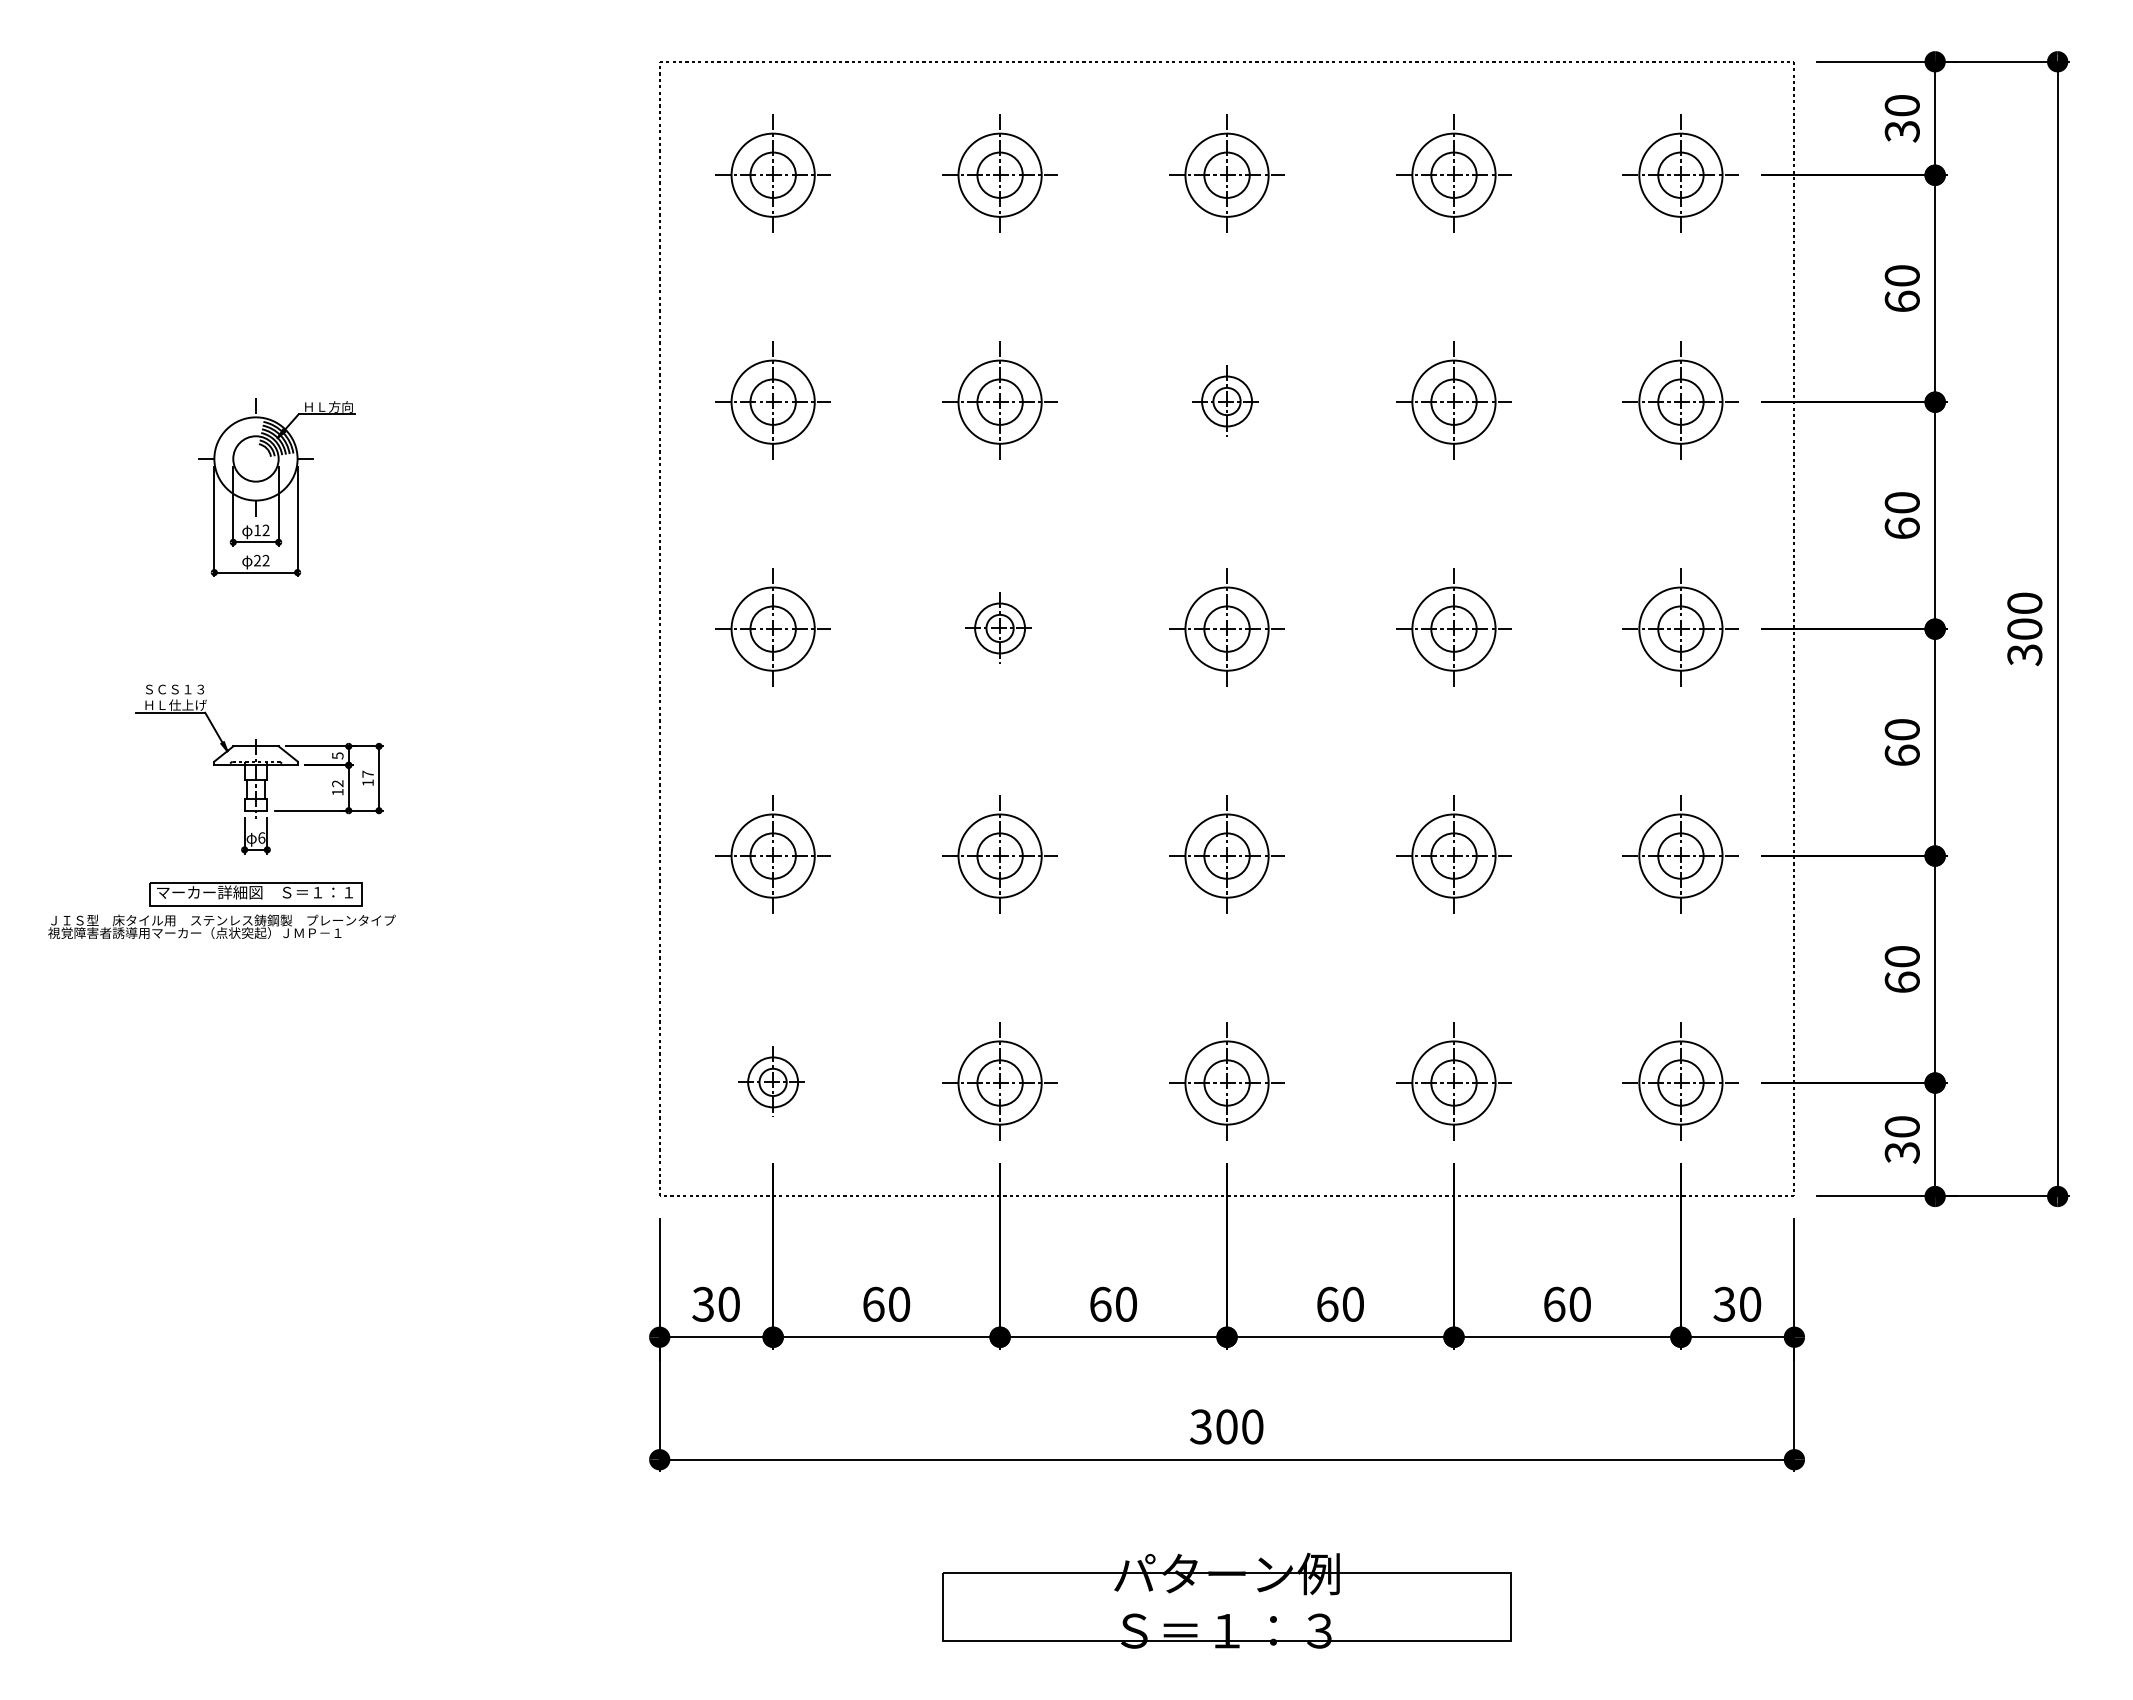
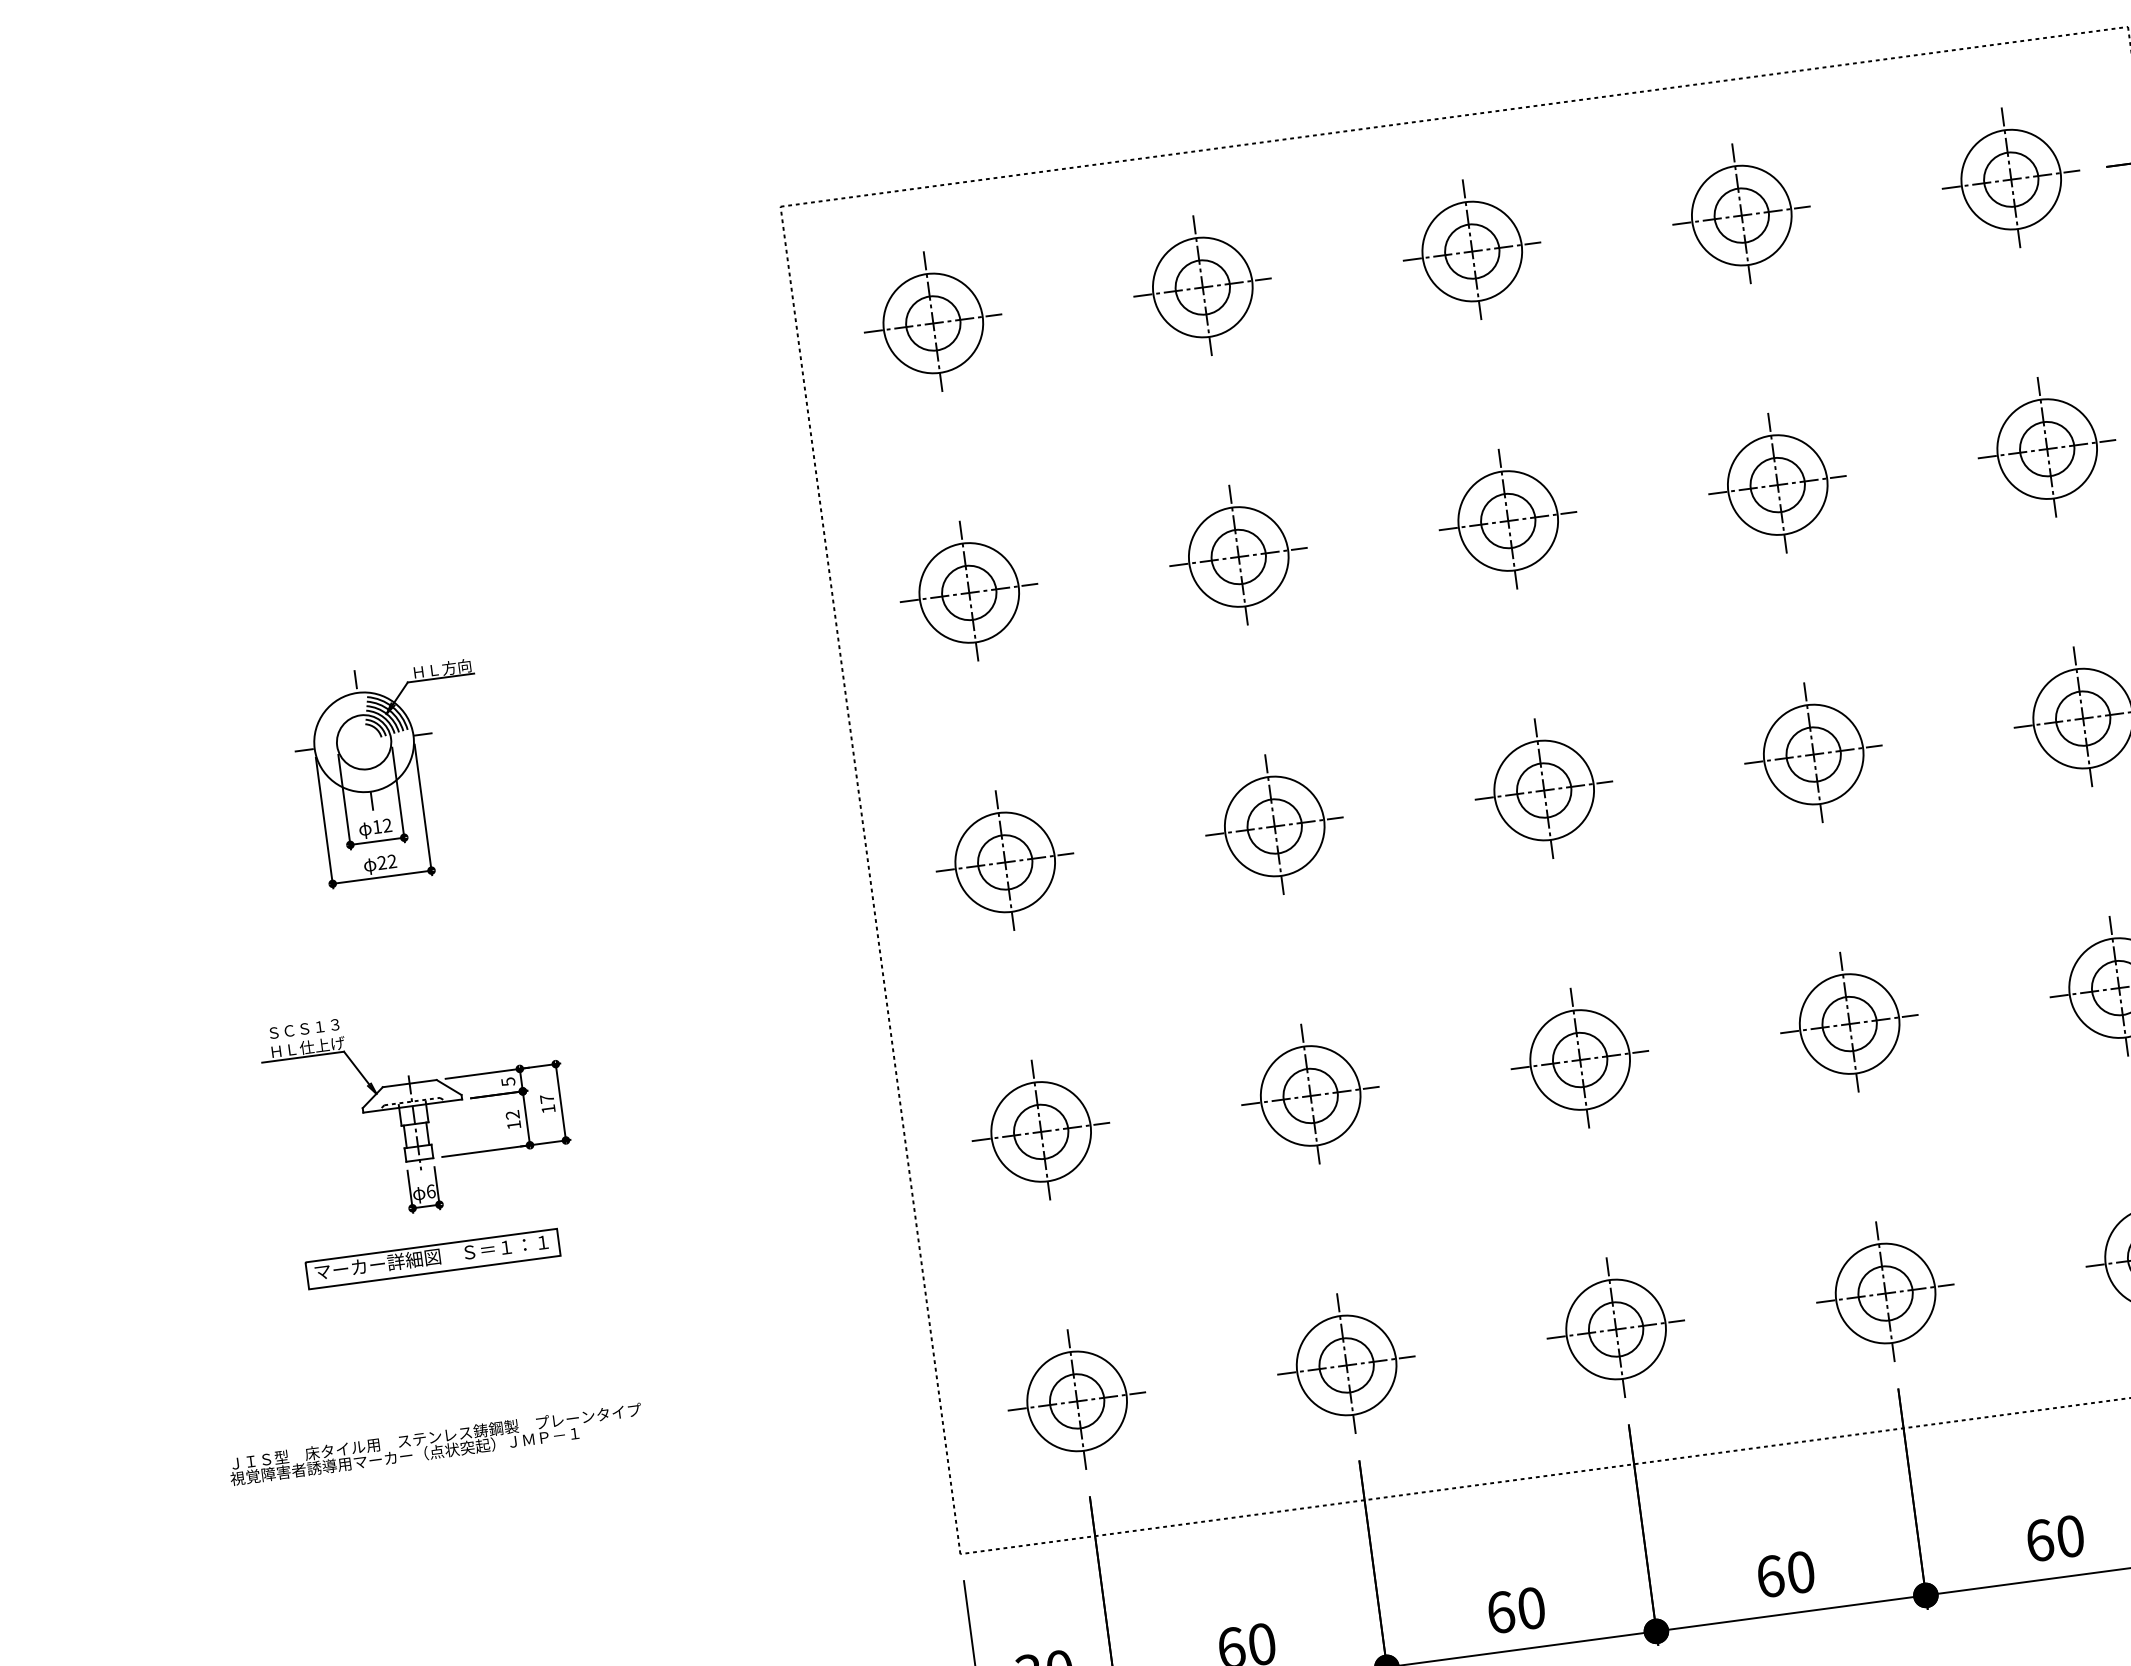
part: (1226, 400) -> (1507, 519), size x1.67
part: (999, 627) -> (1273, 824), size x1.67
text: (221, 926) -> (435, 1444), moved
part: (772, 1081) -> (1076, 1399), size x1.67

